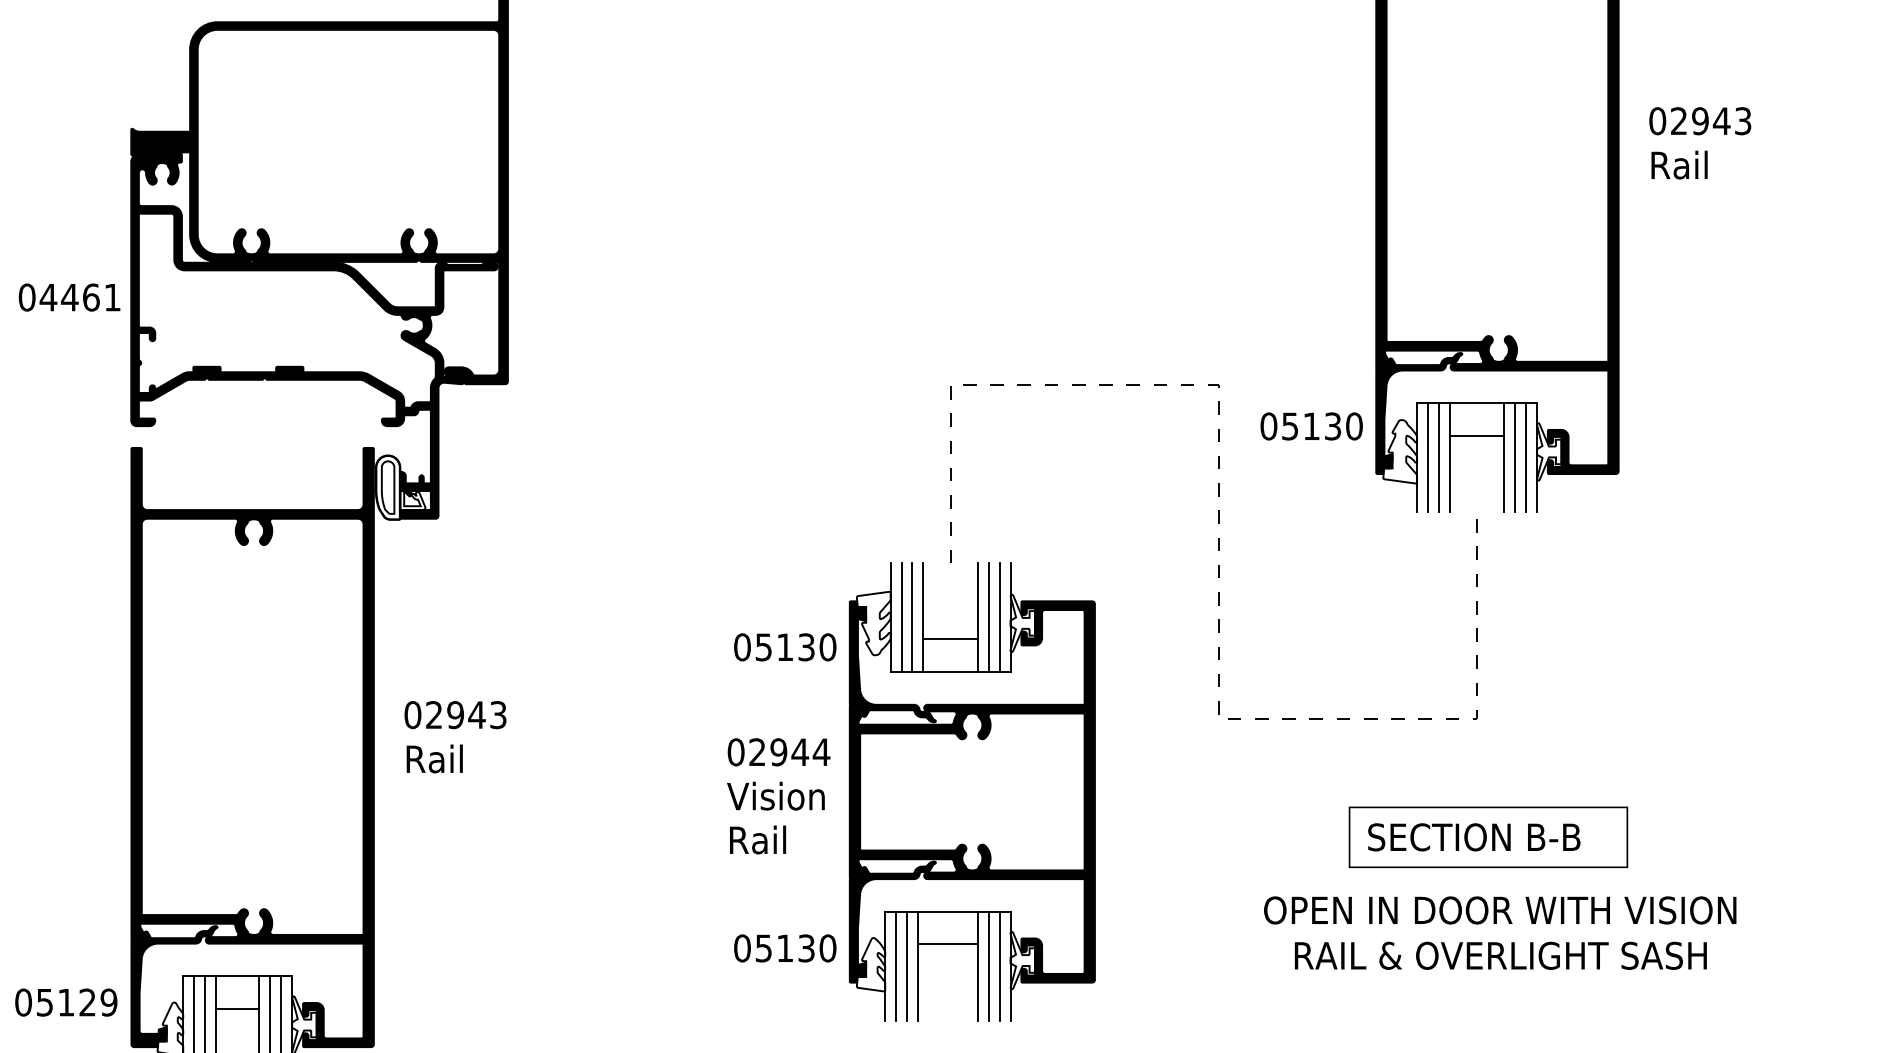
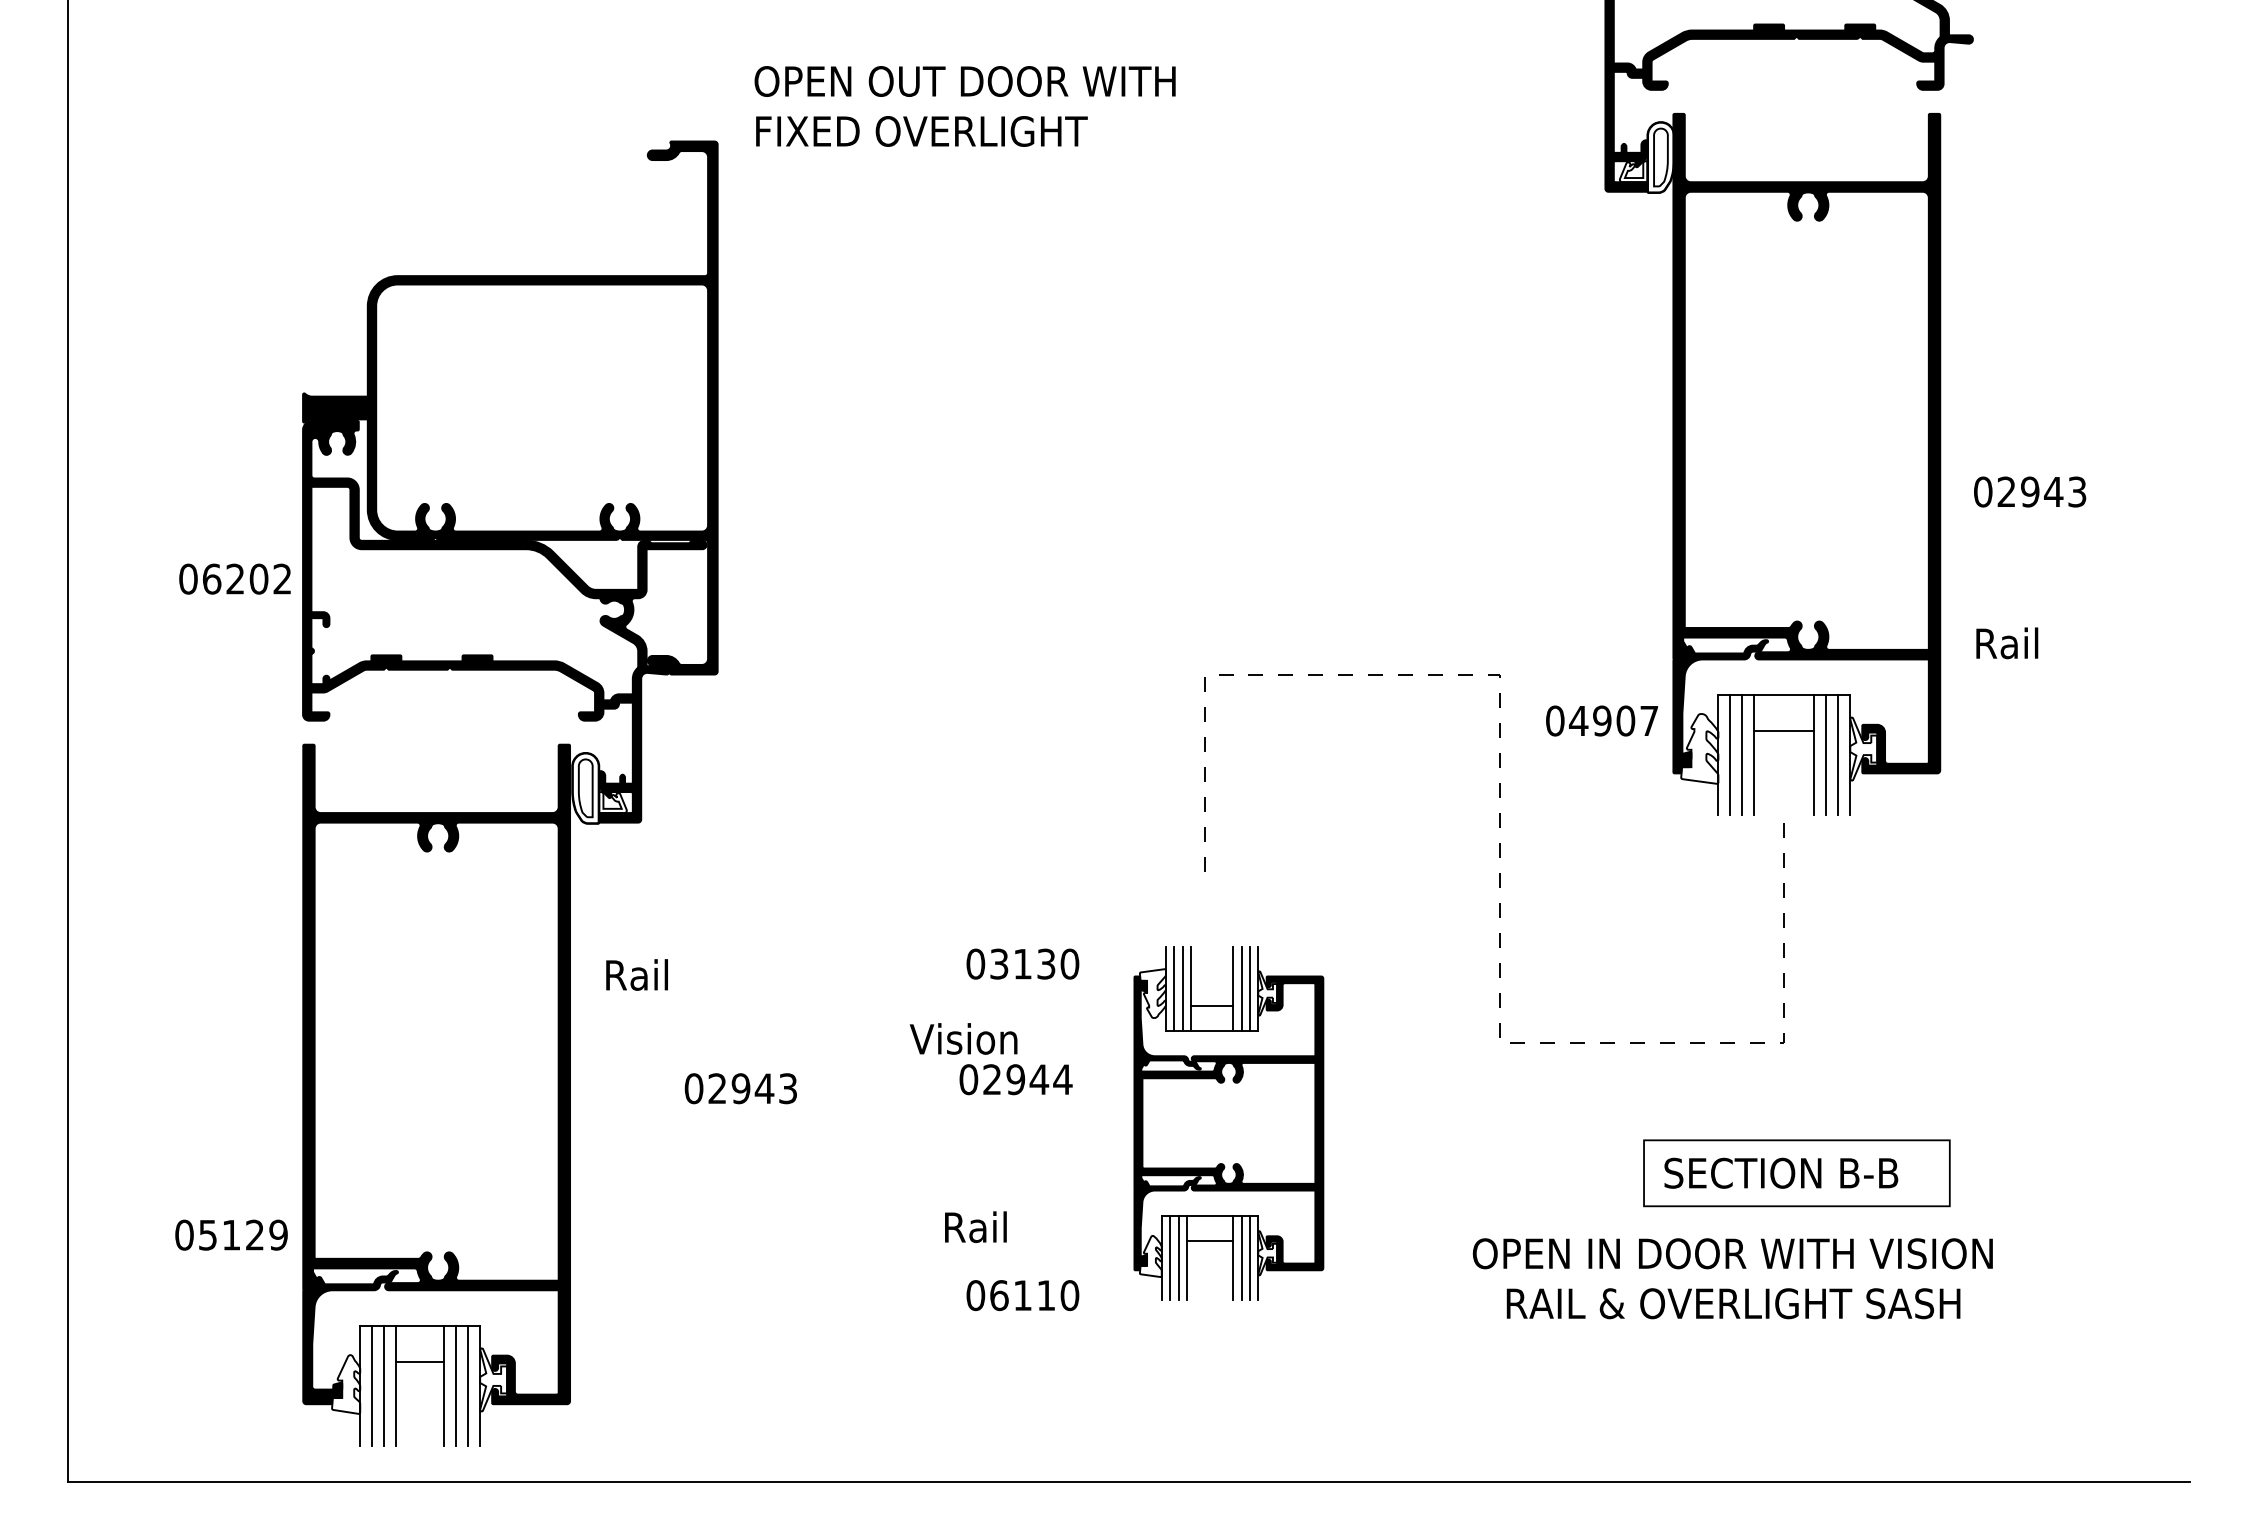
text: (1700, 120) -> (2030, 491), moved
text: (1679, 165) -> (2007, 643), moved
text: (79, 296) -> (246, 578), 04461 -> 06202
text: (1321, 425) -> (1613, 720), 05130 -> 04907
text: (764, 646) -> (999, 963), 05130 -> 03130
text: (455, 714) -> (740, 1088), moved
text: (434, 758) -> (636, 974), moved
part: (972, 792) -> (1228, 1123), size x0.7
text: (775, 795) -> (963, 1038), moved
text: (757, 839) -> (975, 1226), moved
text: (1499, 932) -> (1732, 1278), moved
text: (784, 948) -> (1022, 1295), 05130 -> 06110
text: (66, 1001) -> (231, 1234), moved

